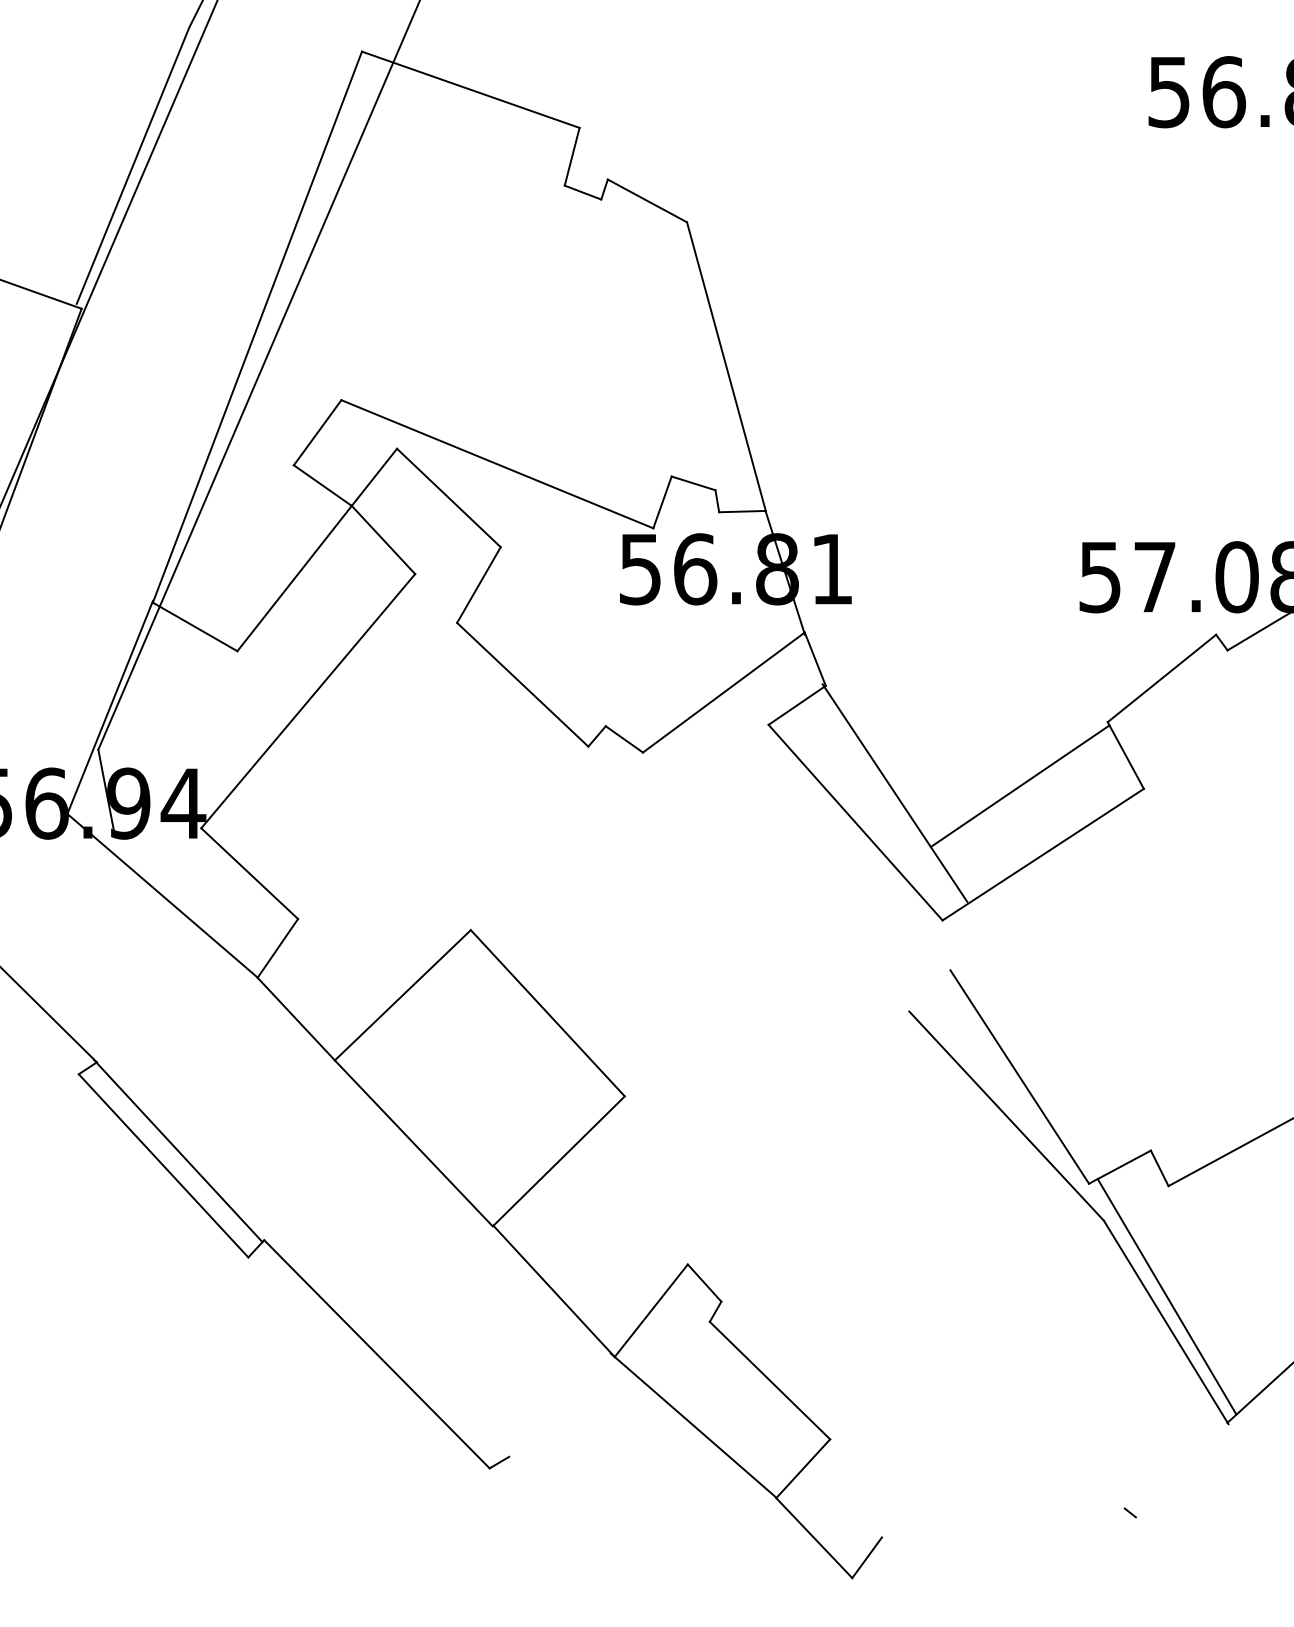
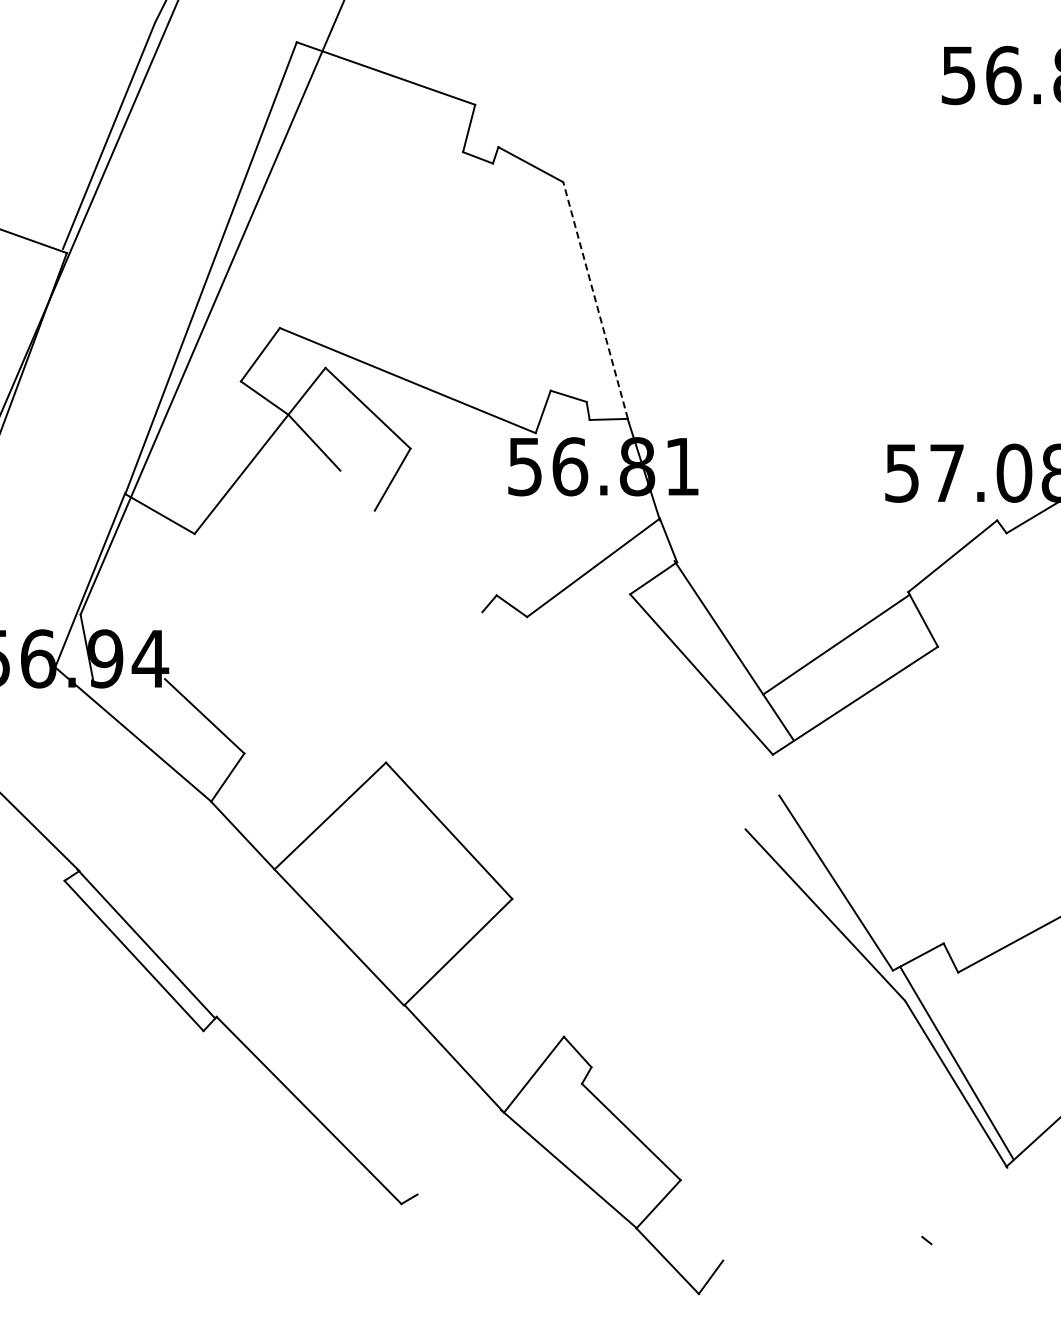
line: (726, 366) -> (595, 300), solid -> dashed
line: (522, 684) -> (428, 561), removed
line: (307, 700) -> (252, 574), removed

